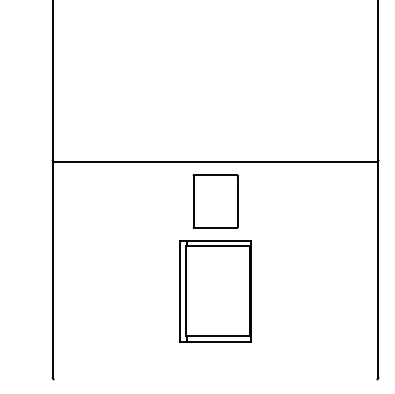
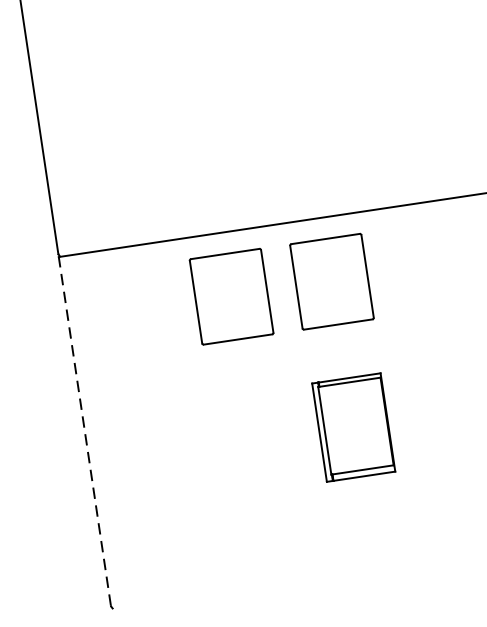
part: (153, 201) -> (231, 296), added
line: (52, 269) -> (84, 431), solid -> dashed
part: (215, 291) -> (353, 427), size x0.6

